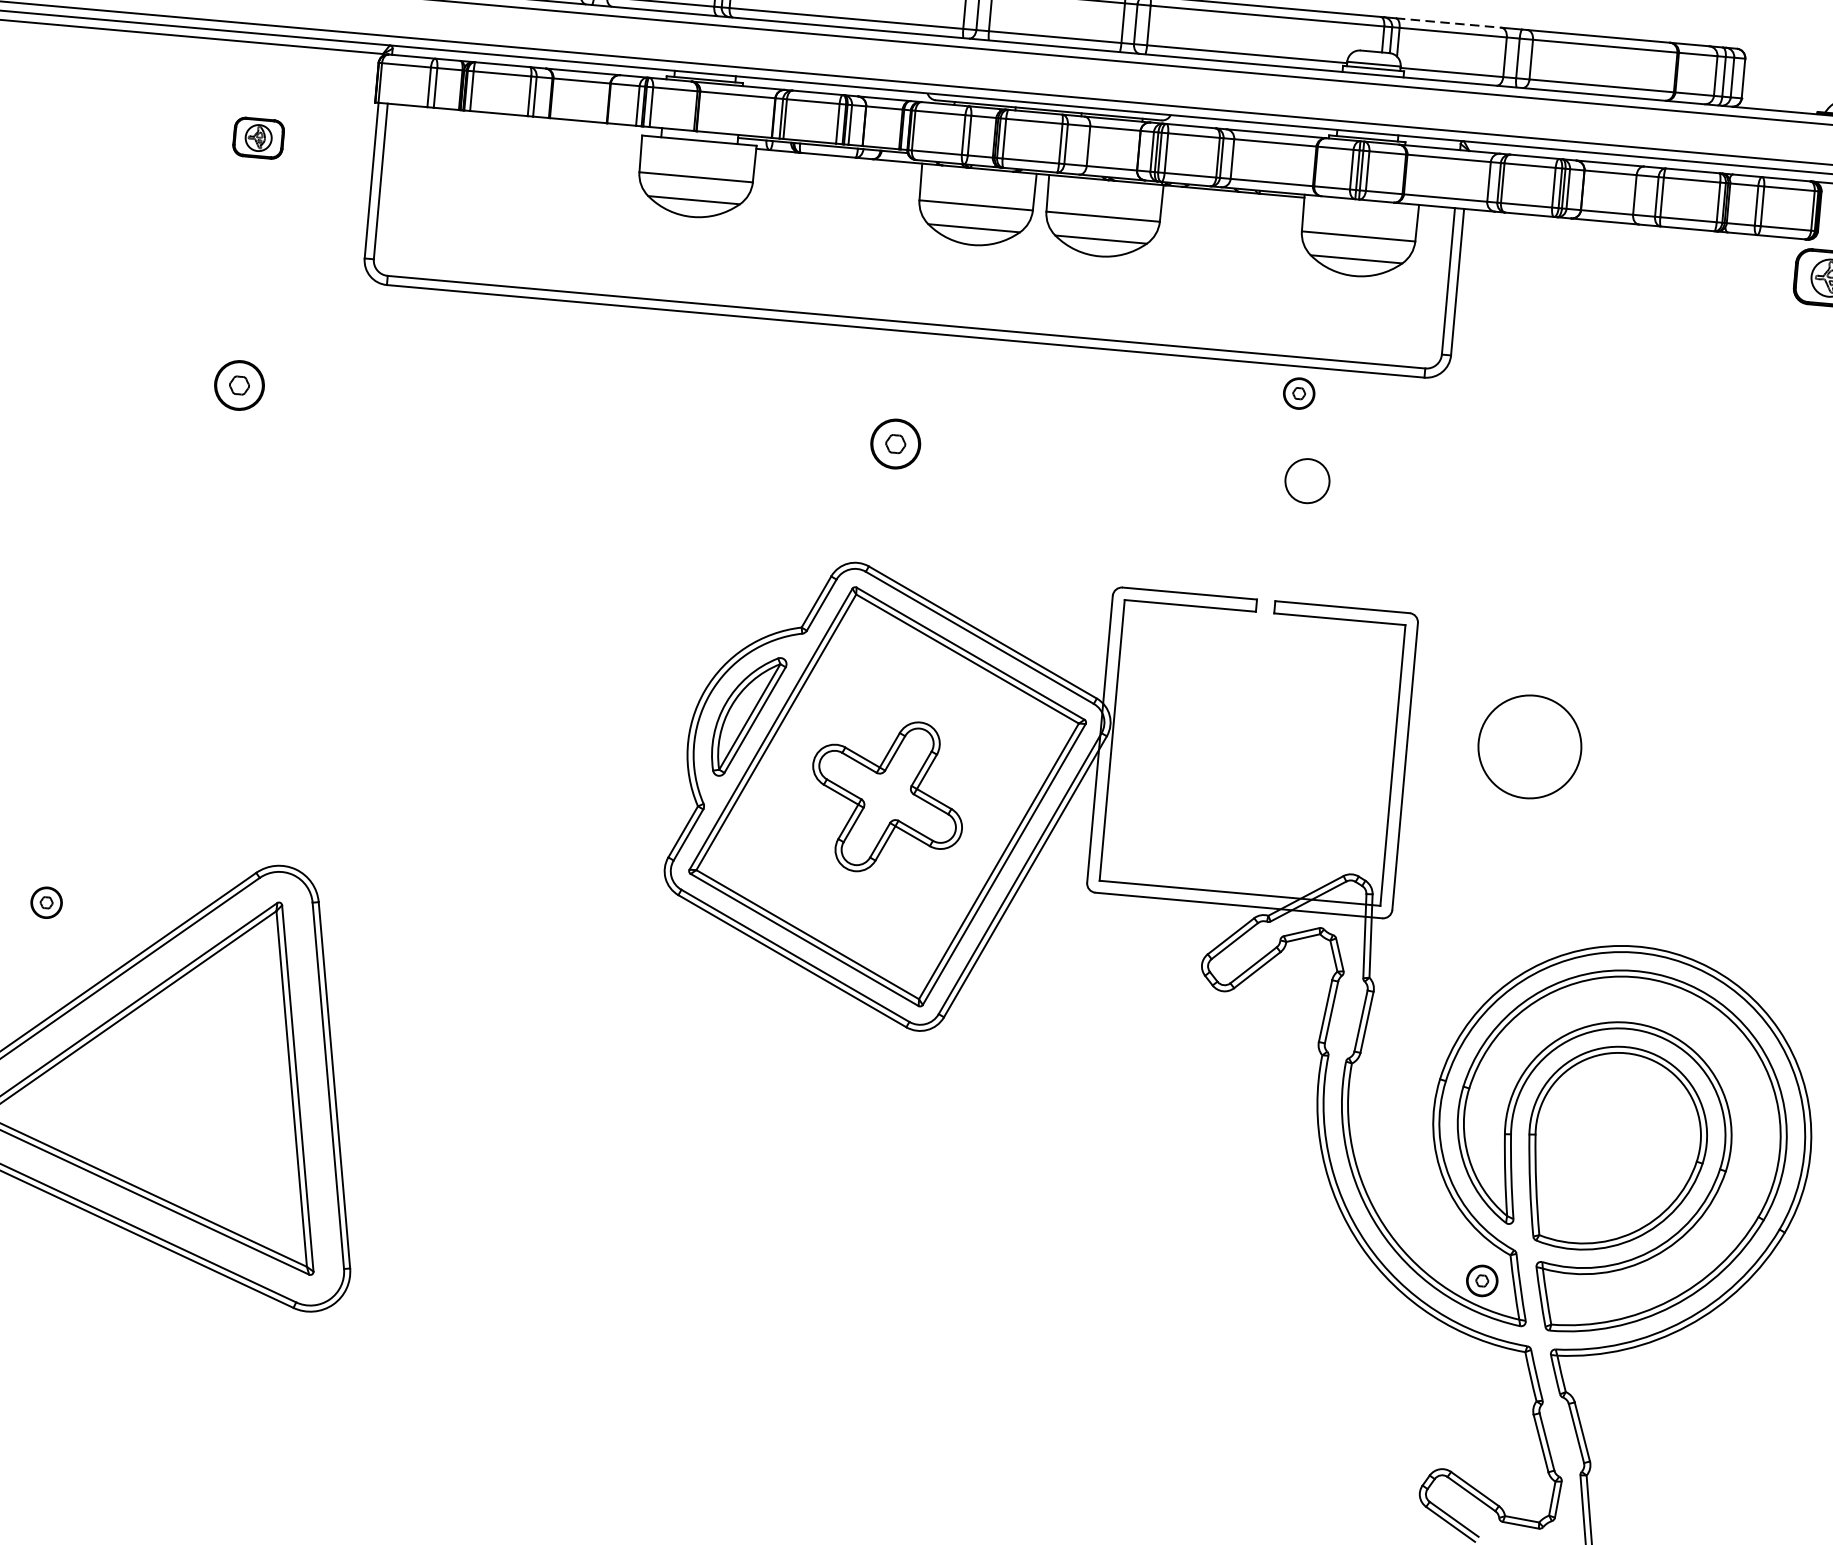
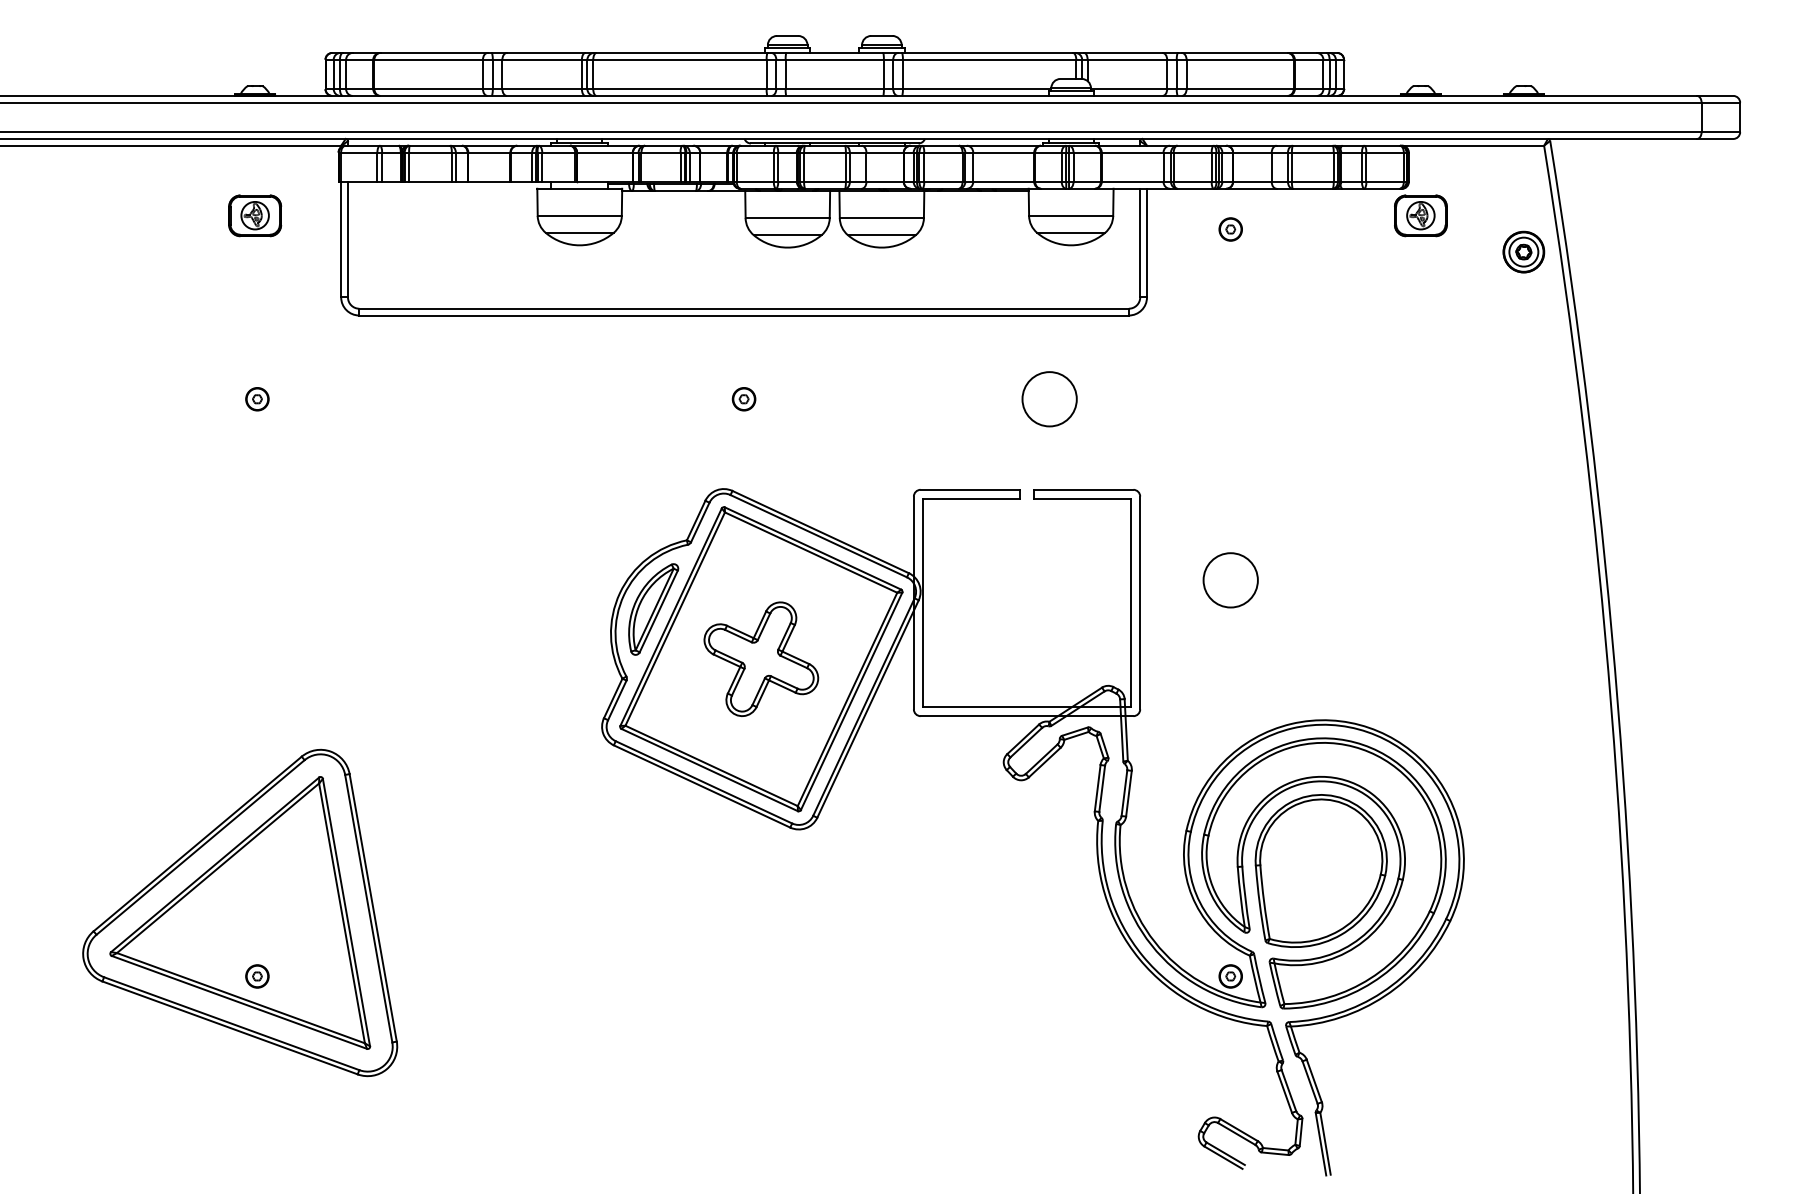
line: (1448, 22) -> (1123, 52), dashed -> solid
part: (259, 137) -> (255, 215), size x1.43
part: (239, 386) -> (257, 399), size x0.62
part: (1298, 393) -> (1230, 229), moved
part: (894, 444) -> (743, 399), size x0.62
circle: (1307, 481) -> (1049, 399), size x1.67
circle: (1529, 747) -> (1230, 580), size x0.71
part: (46, 902) -> (257, 976), moved

